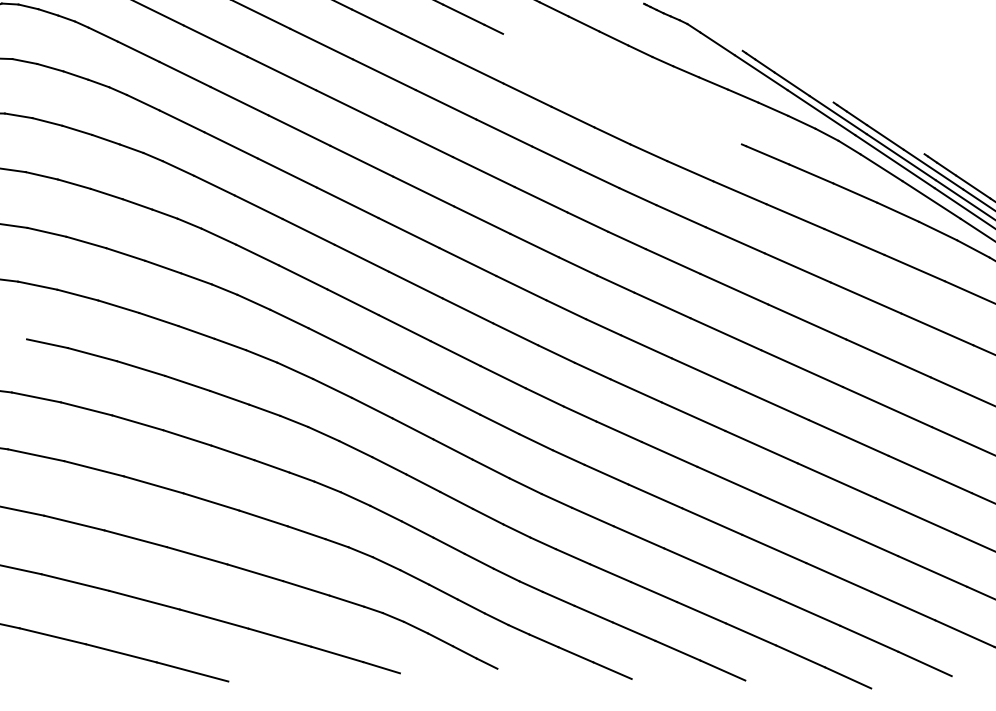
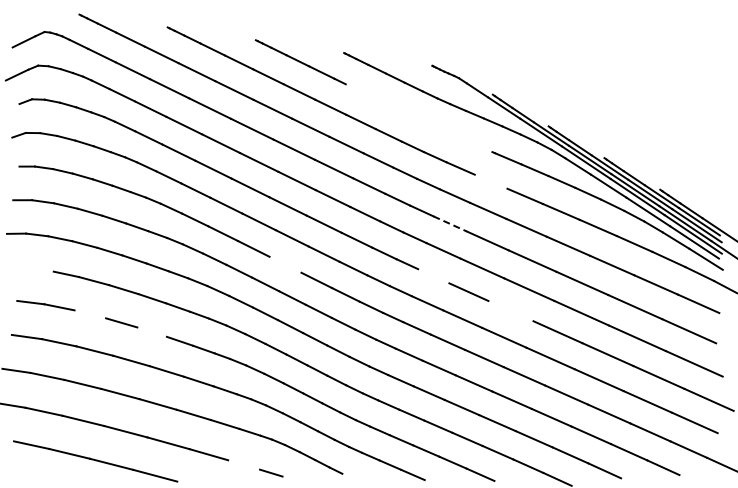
line: (738, 192) -> (490, 181), removed
line: (673, 262) -> (450, 224), solid -> dashed
line: (404, 327) -> (285, 264), removed
line: (645, 347) -> (433, 276), removed
line: (771, 402) -> (510, 310), removed
line: (86, 409) -> (90, 314), removed
line: (186, 436) -> (151, 331), removed
line: (337, 653) -> (244, 464), removed

